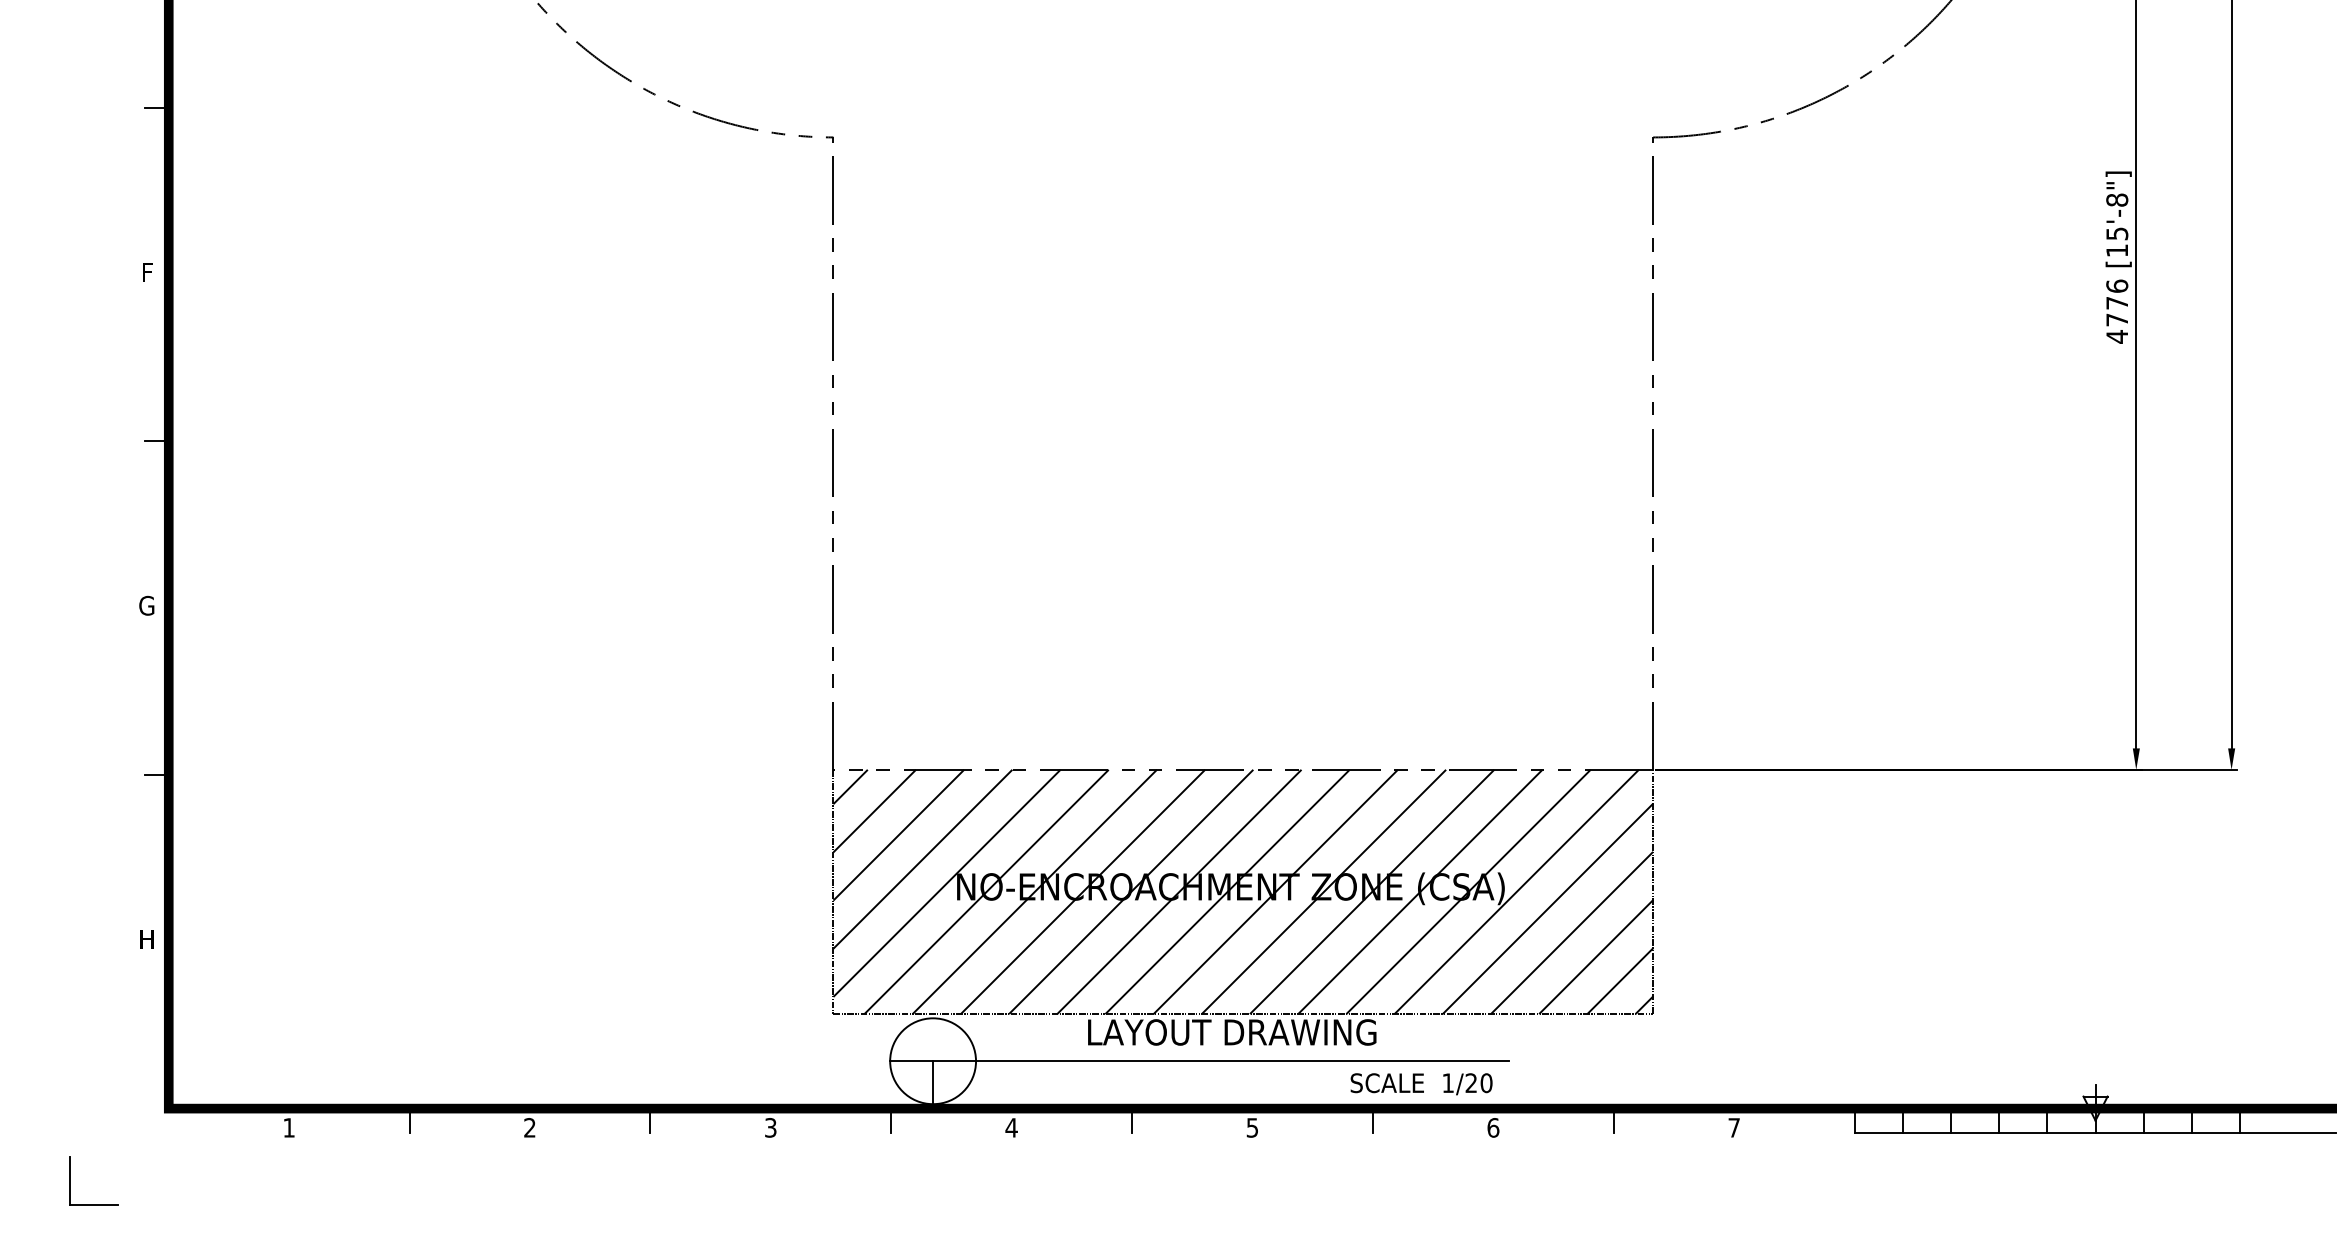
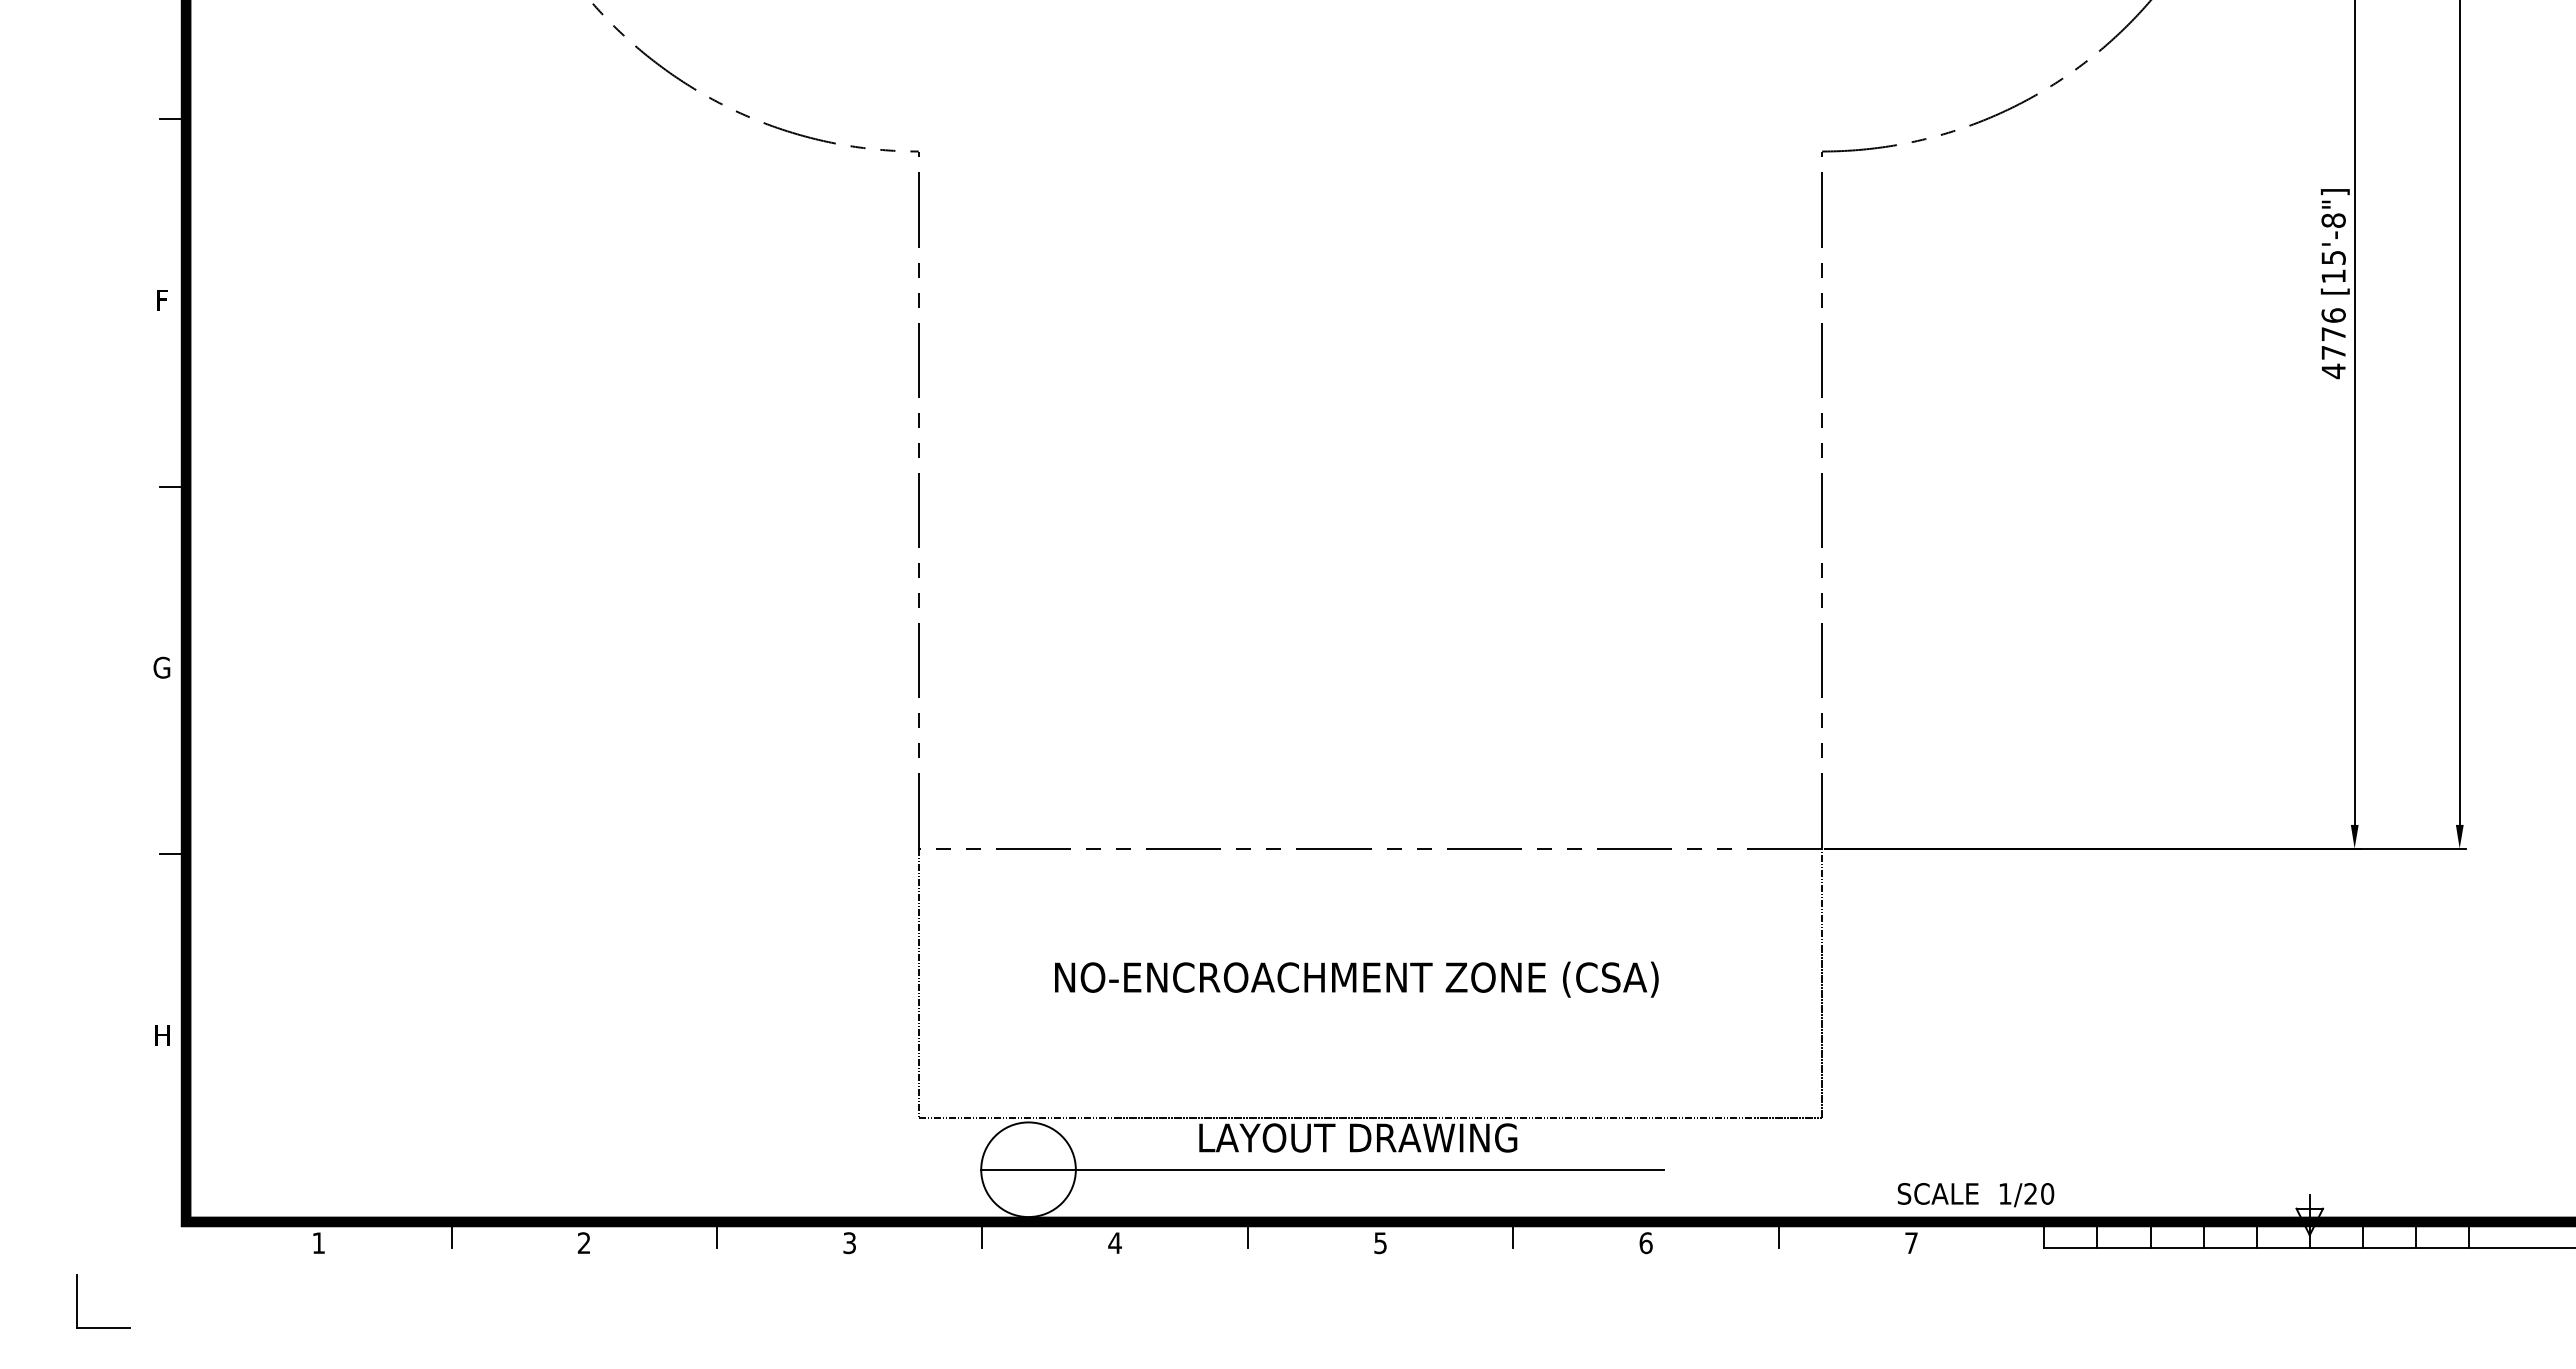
hatch: (1243, 891) -> (1370, 982), removed
line: (933, 1082) -> (1028, 1193), removed
text: (1421, 1084) -> (1975, 1195), moved

